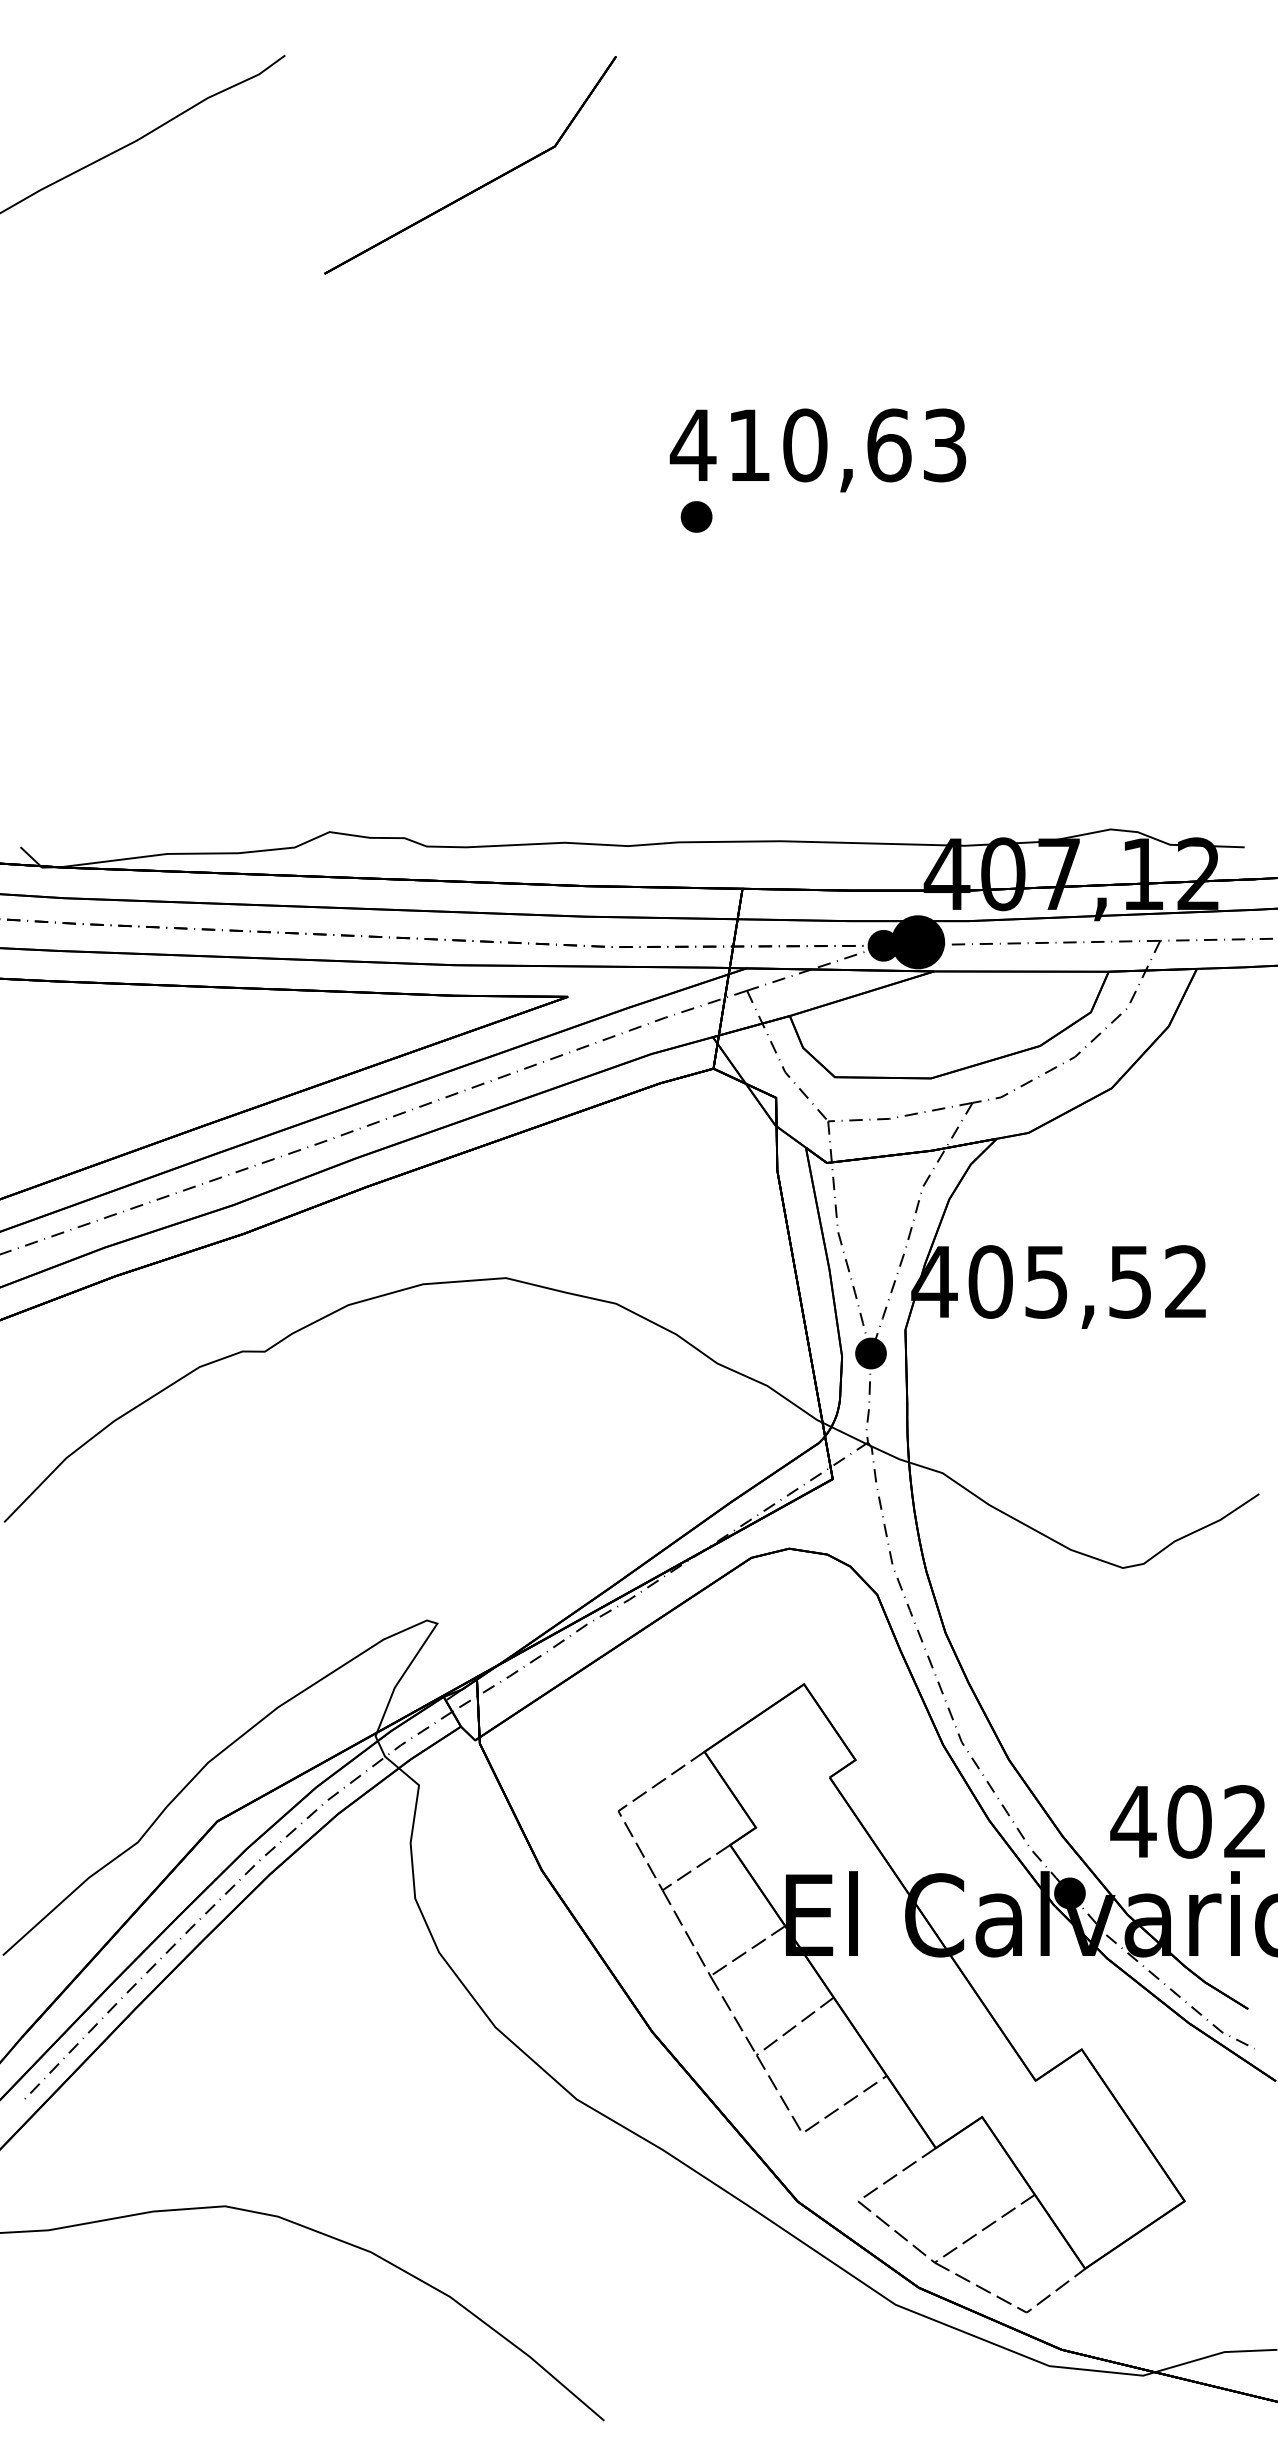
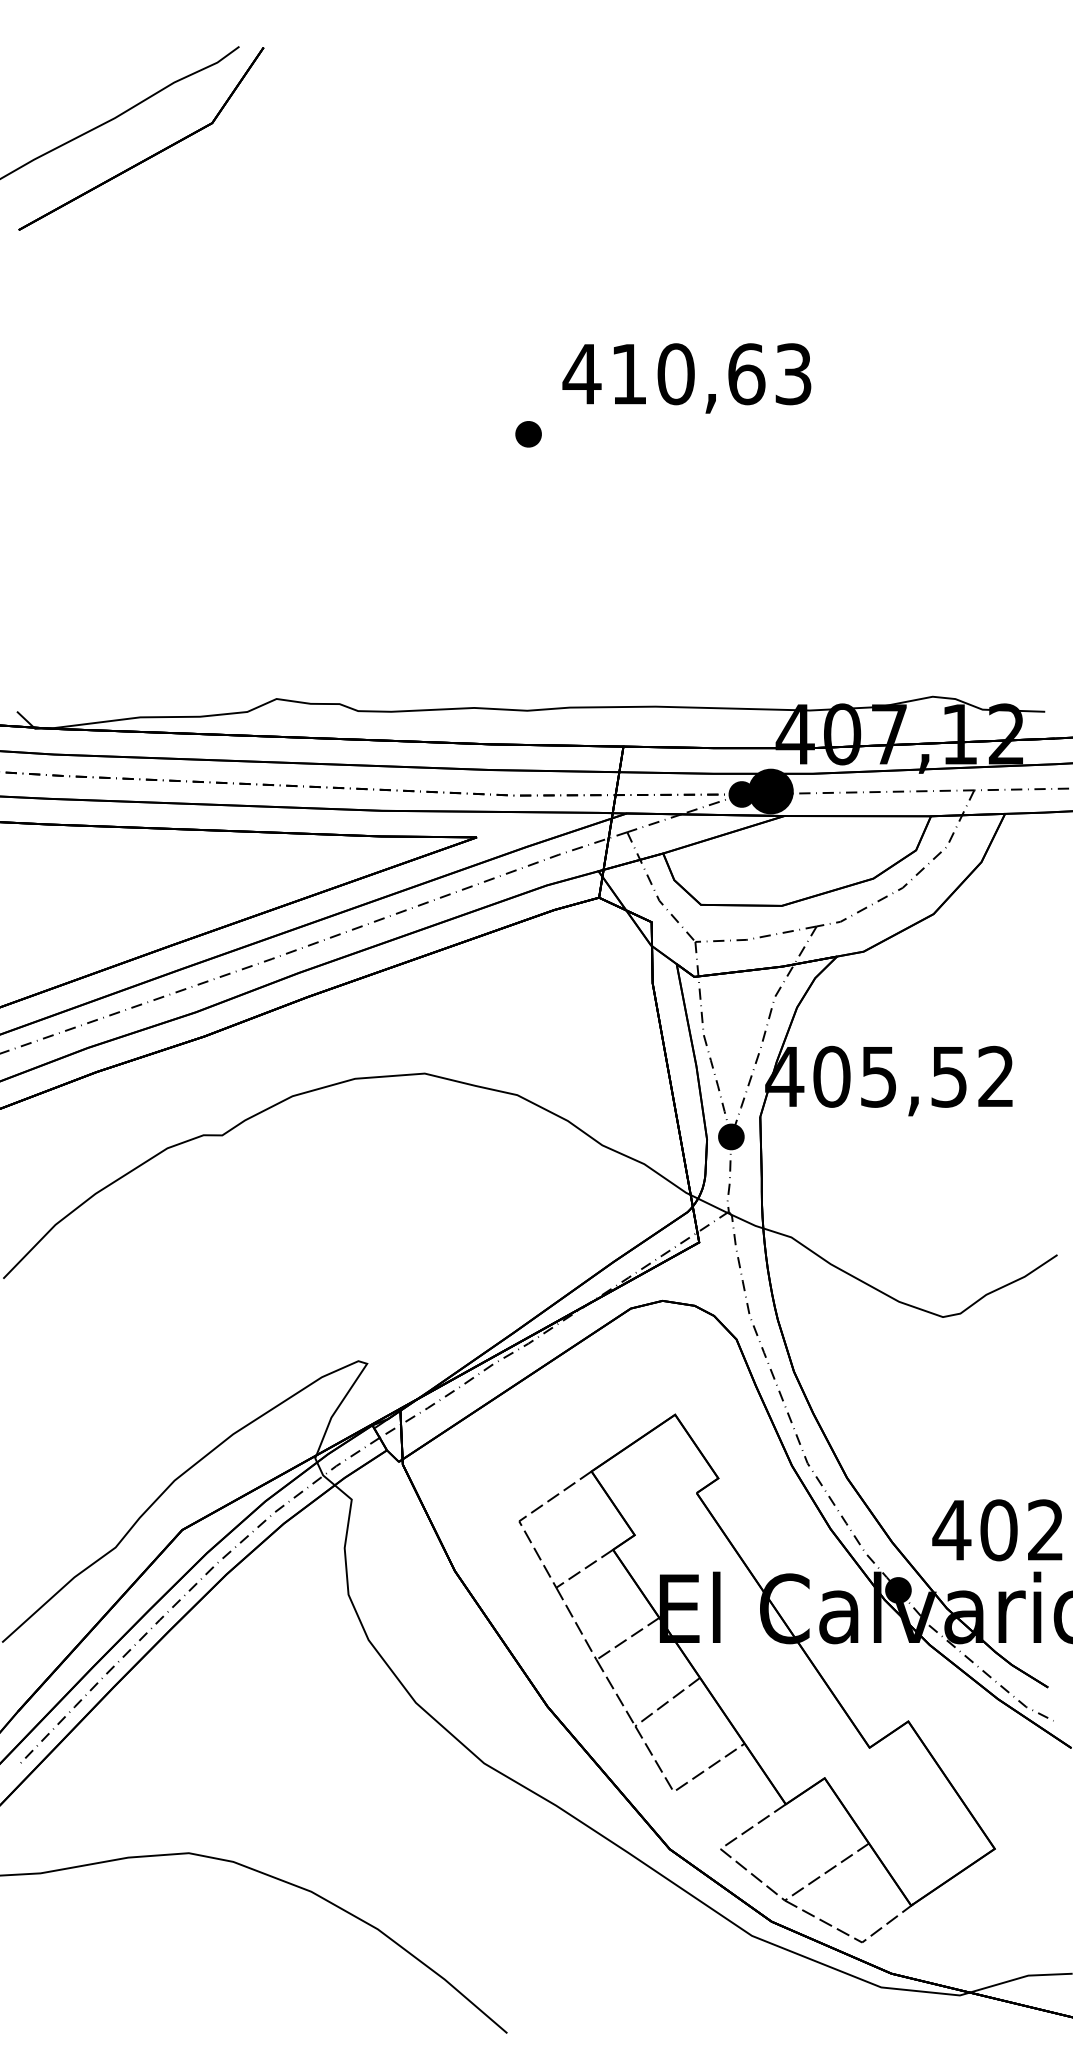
part: (481, 185) -> (150, 155), moved
part: (696, 516) -> (528, 433), moved

